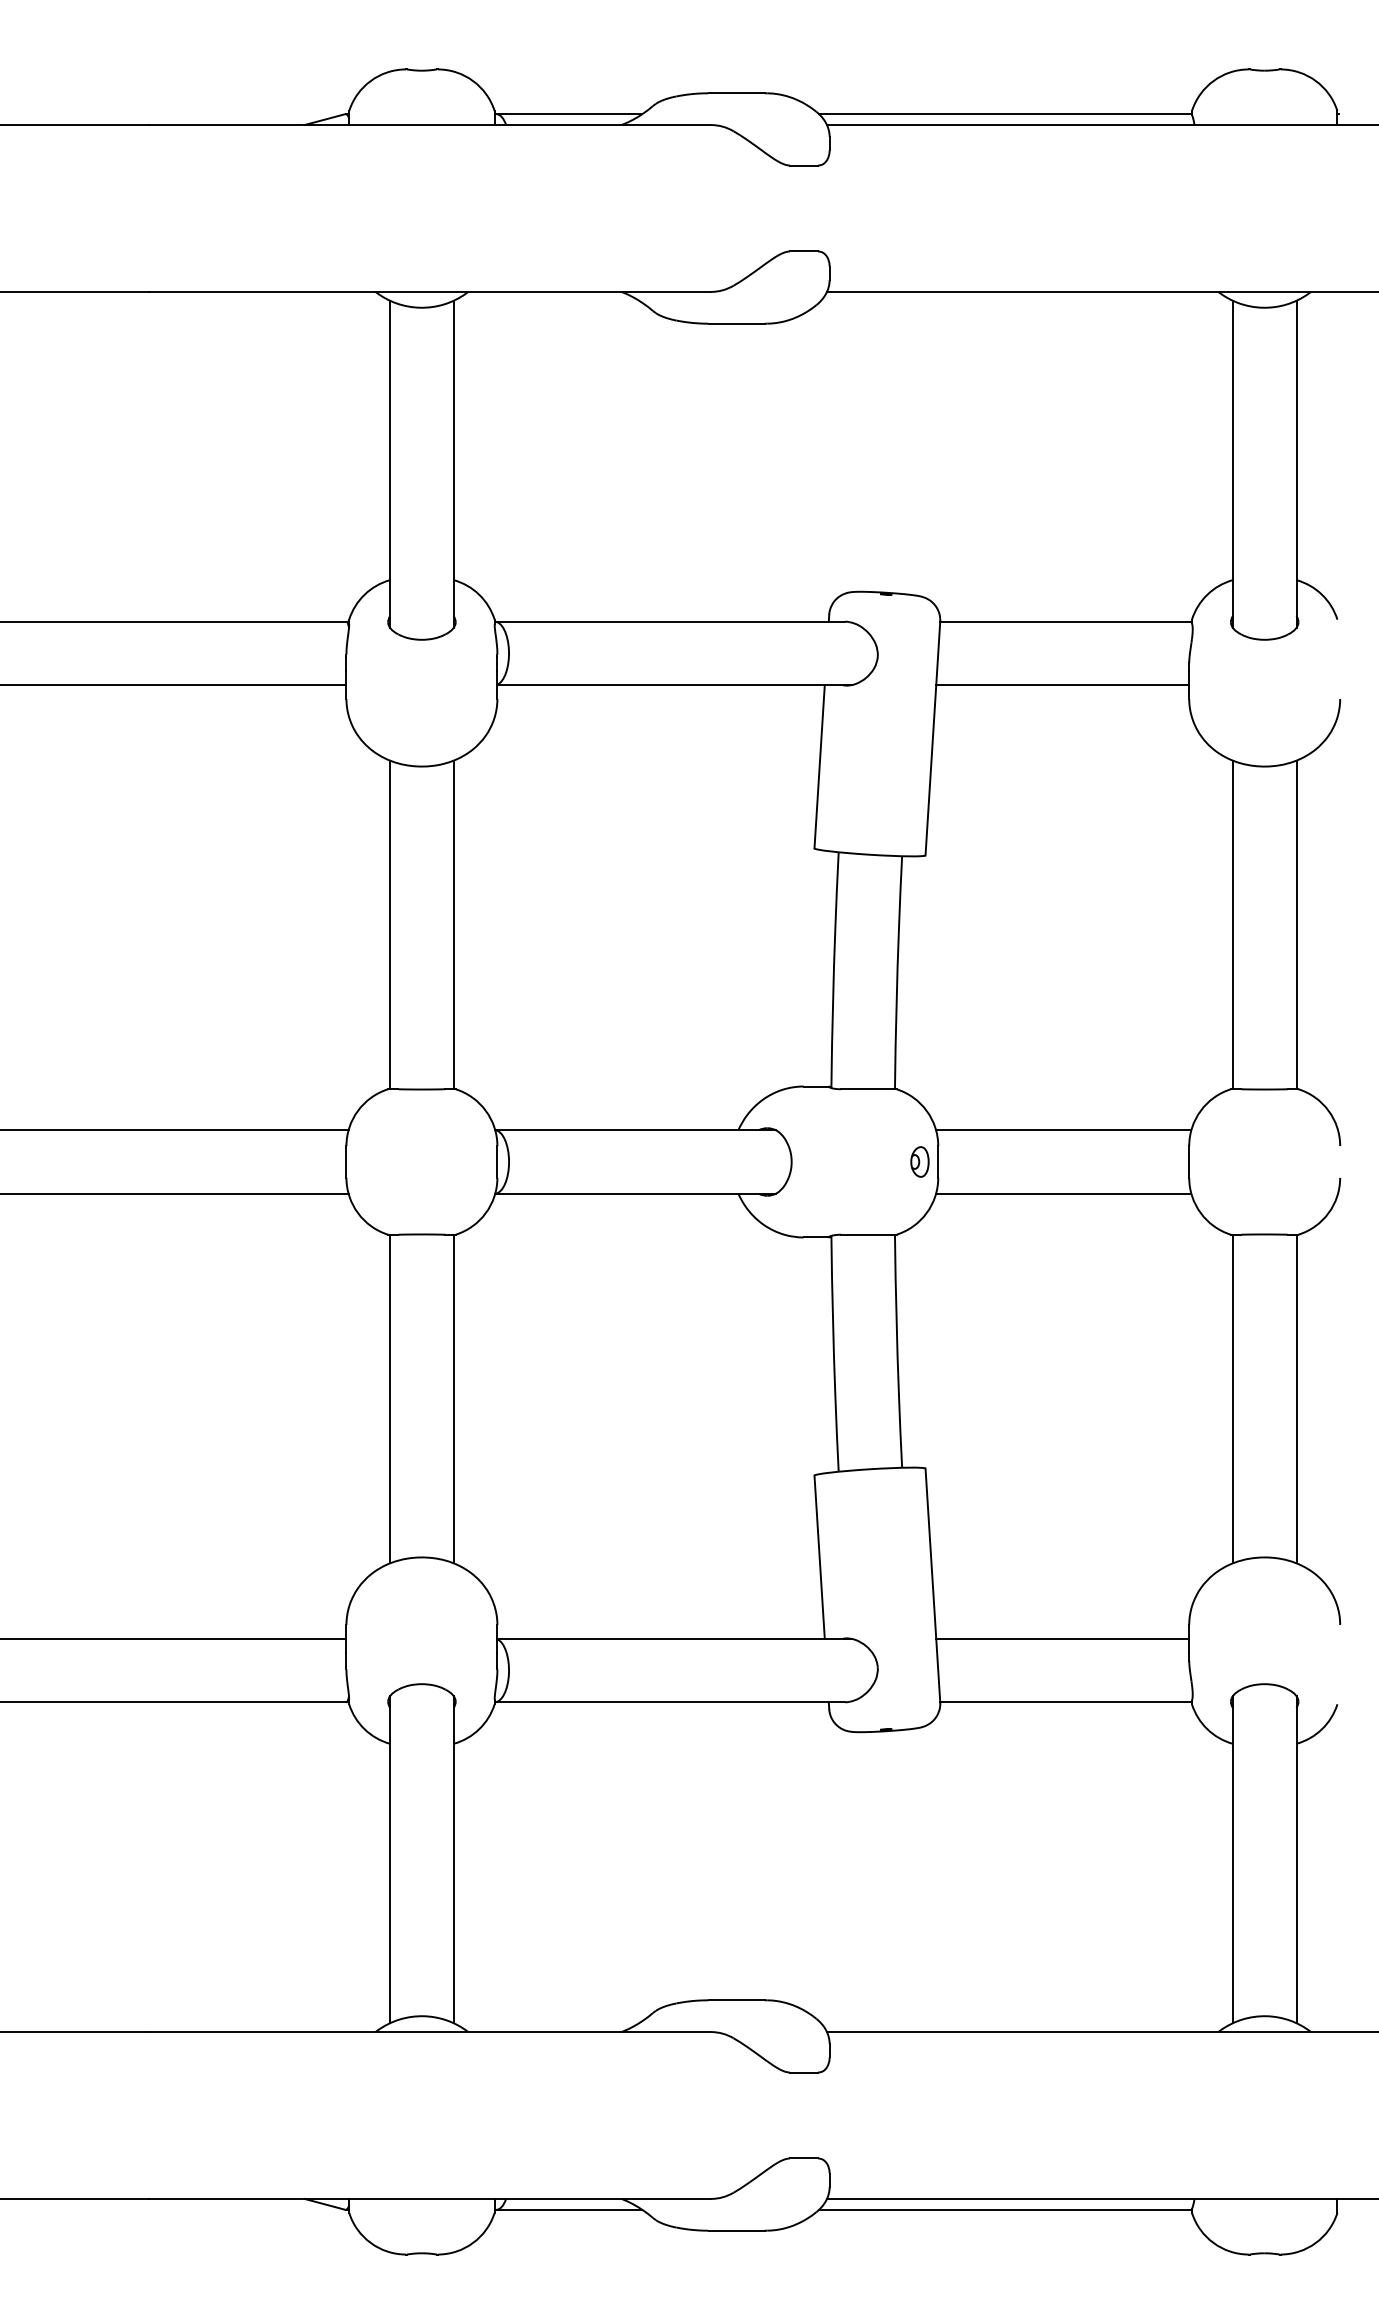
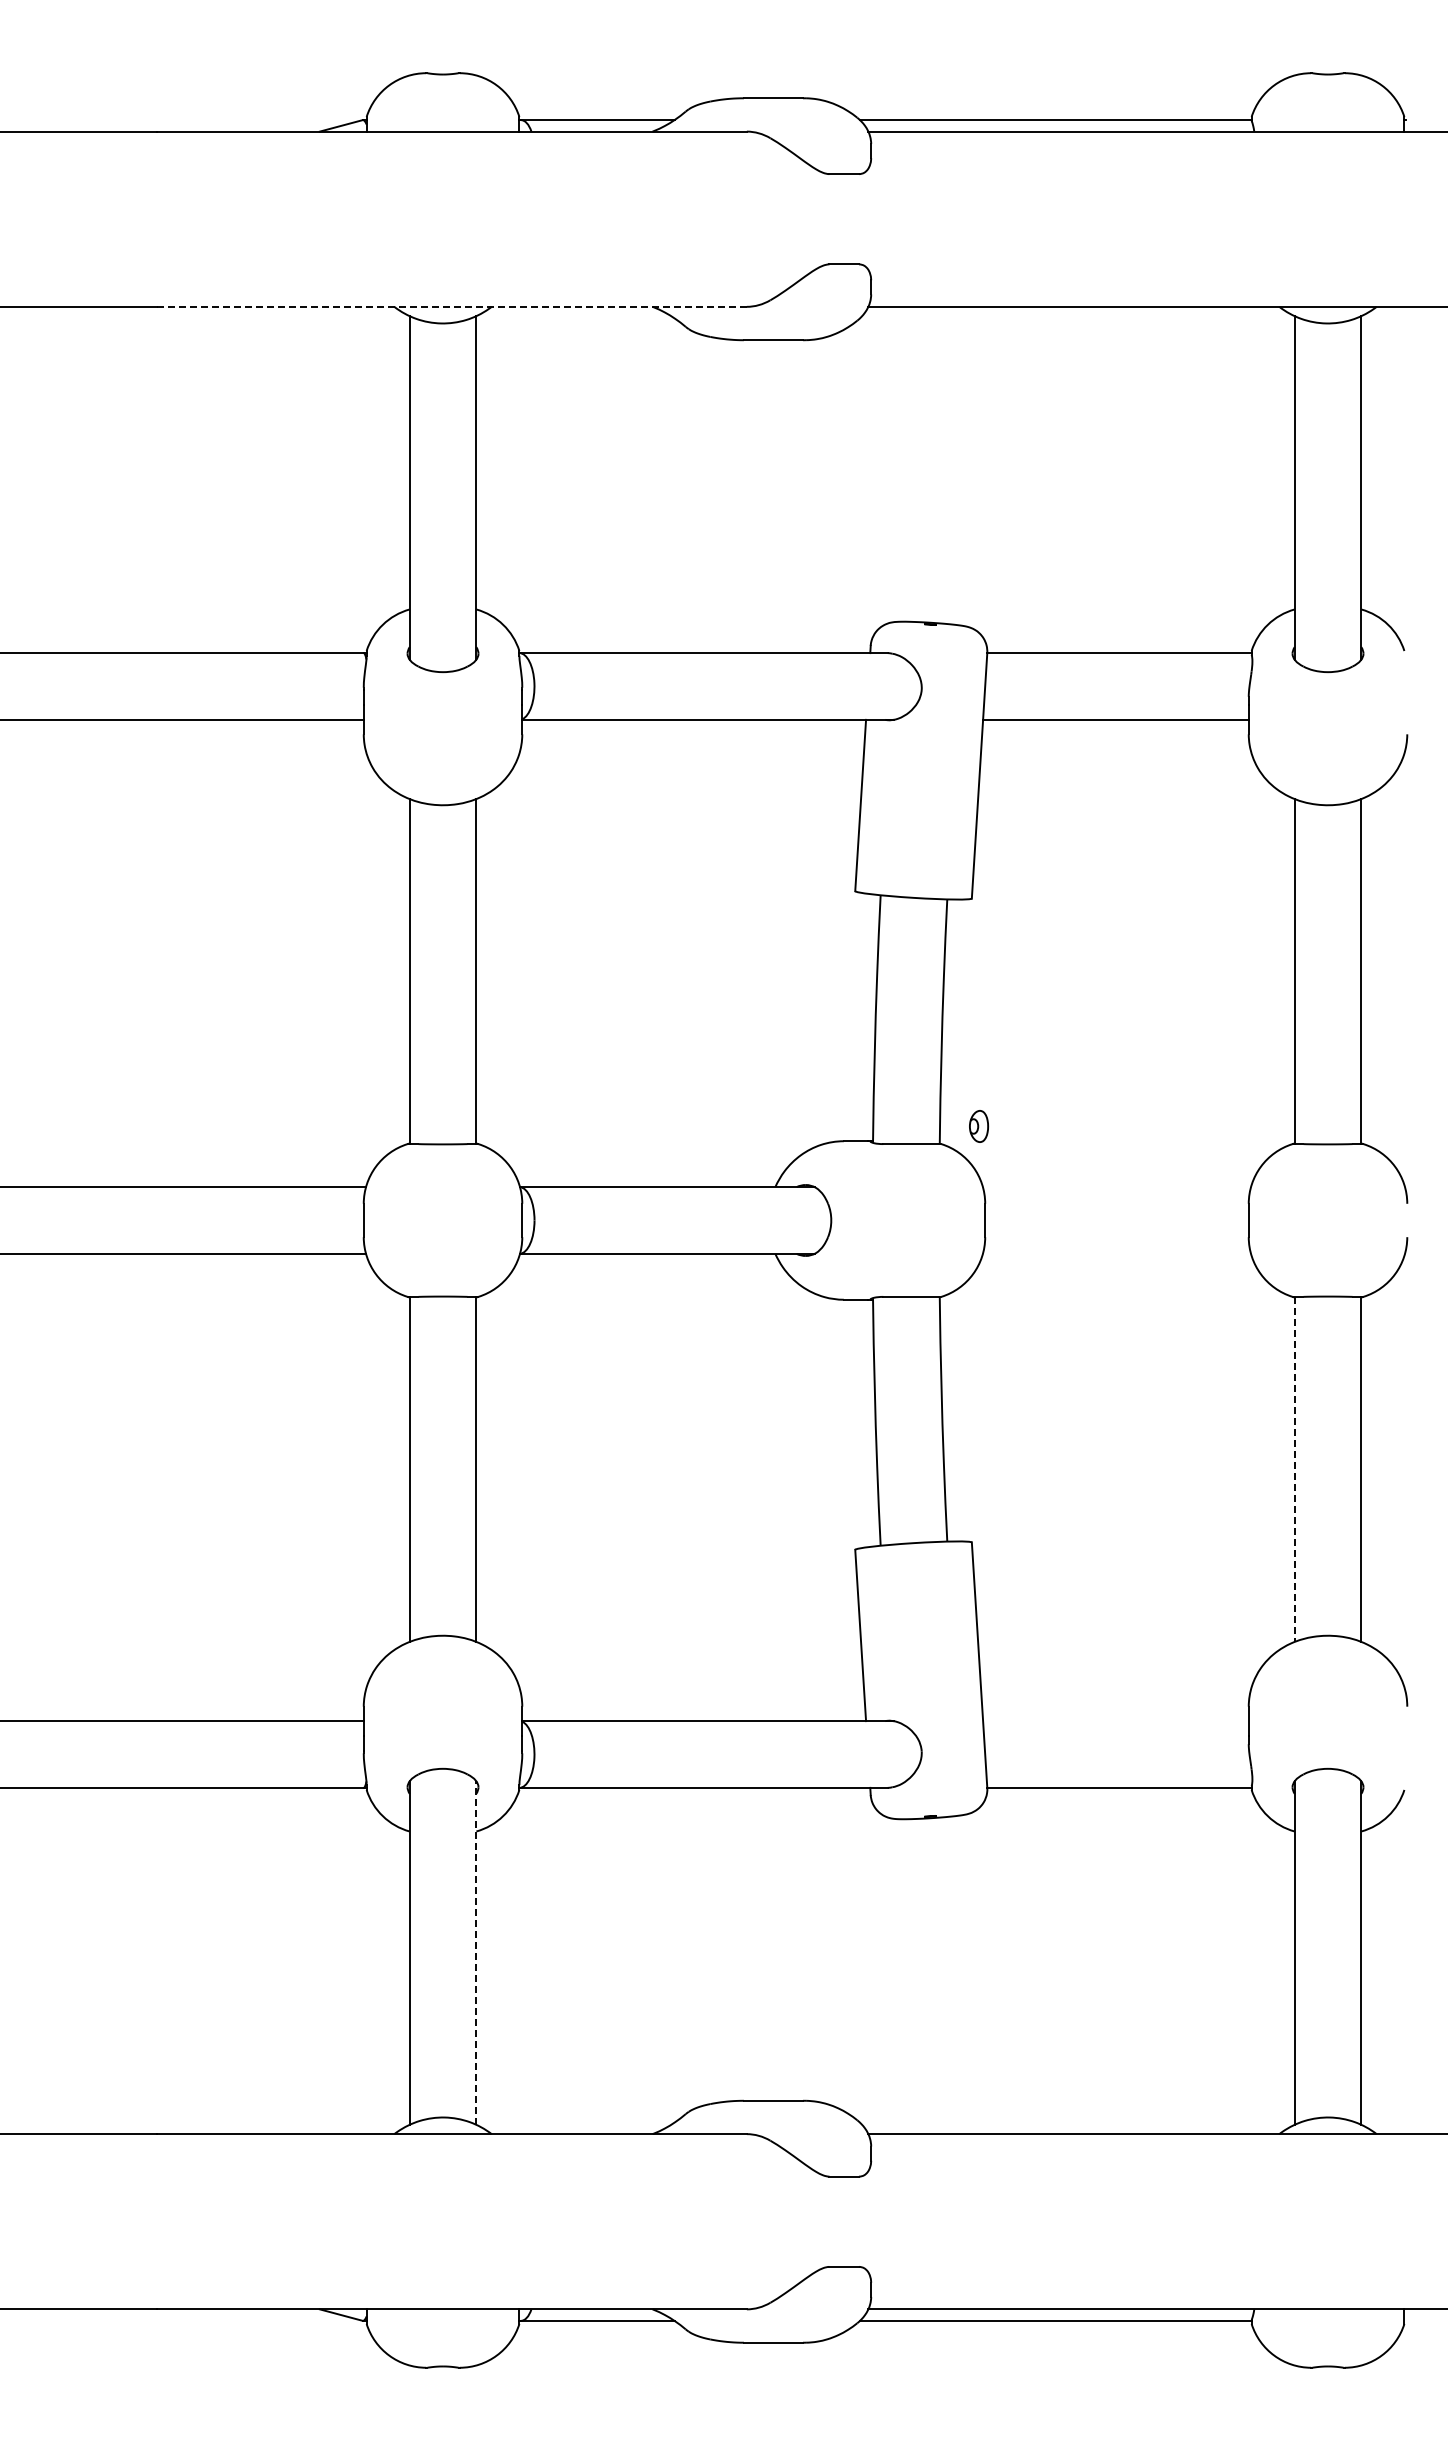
line: (429, 291) -> (451, 306), solid -> dashed
line: (1063, 1130) -> (1116, 1187), removed
part: (919, 1162) -> (978, 1126), moved
line: (1063, 1193) -> (1116, 1253), removed
line: (1232, 1399) -> (1294, 1469), solid -> dashed
line: (1062, 1639) -> (1115, 1721), removed
line: (453, 1860) -> (476, 1953), solid -> dashed

